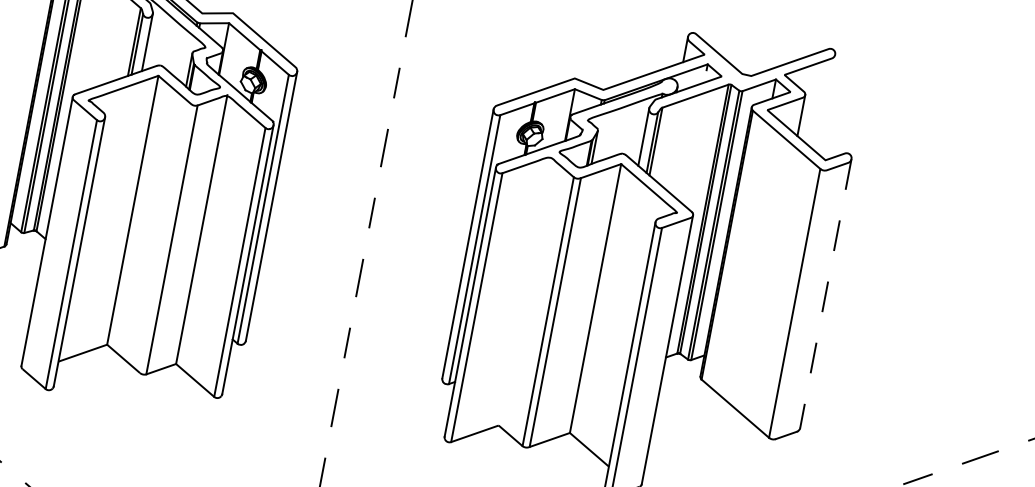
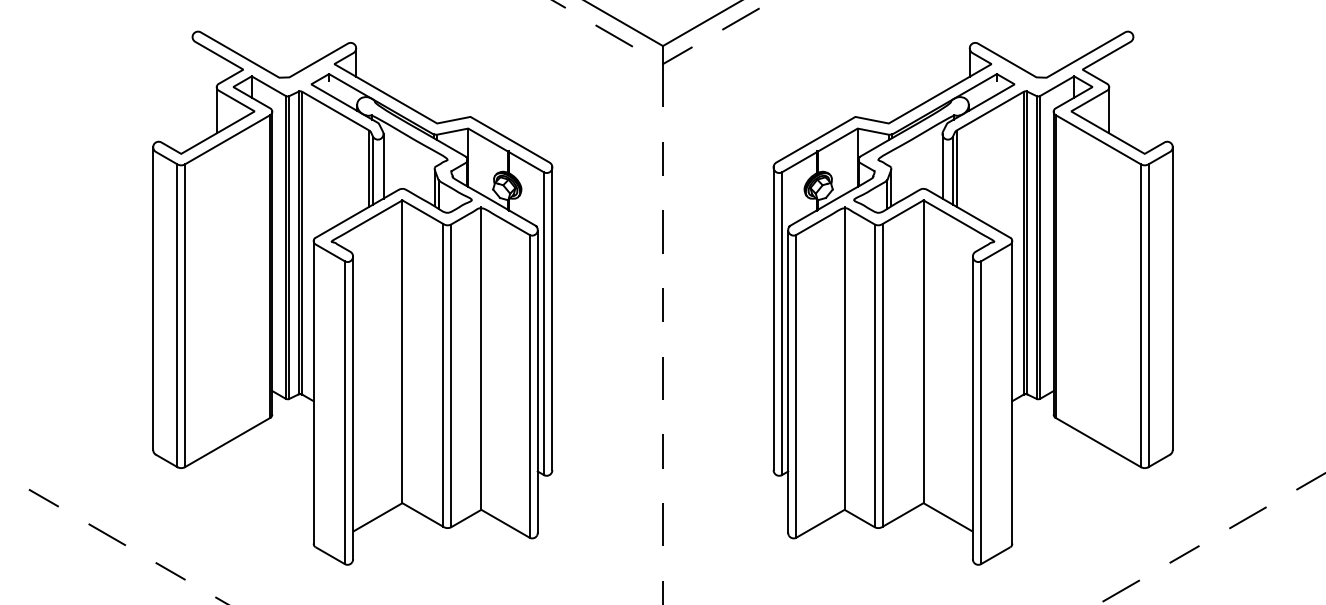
line: (165, 237) -> (443, 374), added
line: (524, 291) -> (844, 358), added
line: (825, 294) -> (1172, 299), dashed -> solid
line: (801, 304) -> (1148, 315), added

